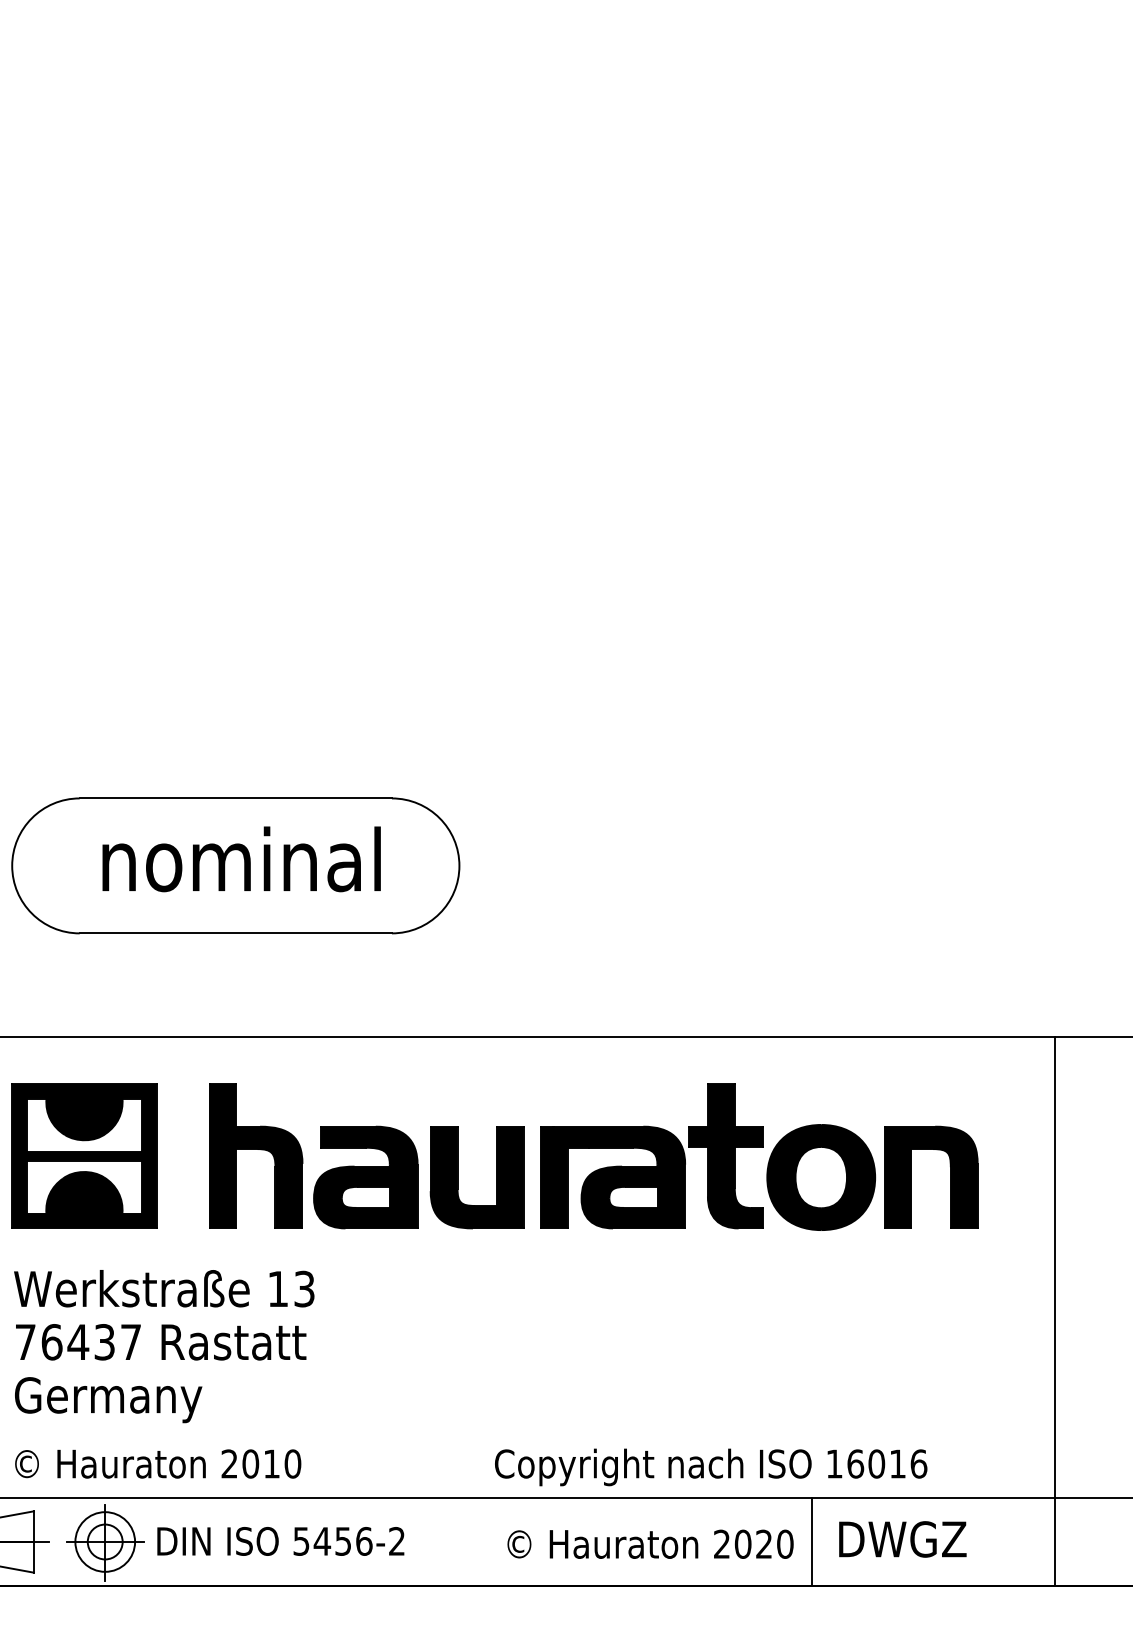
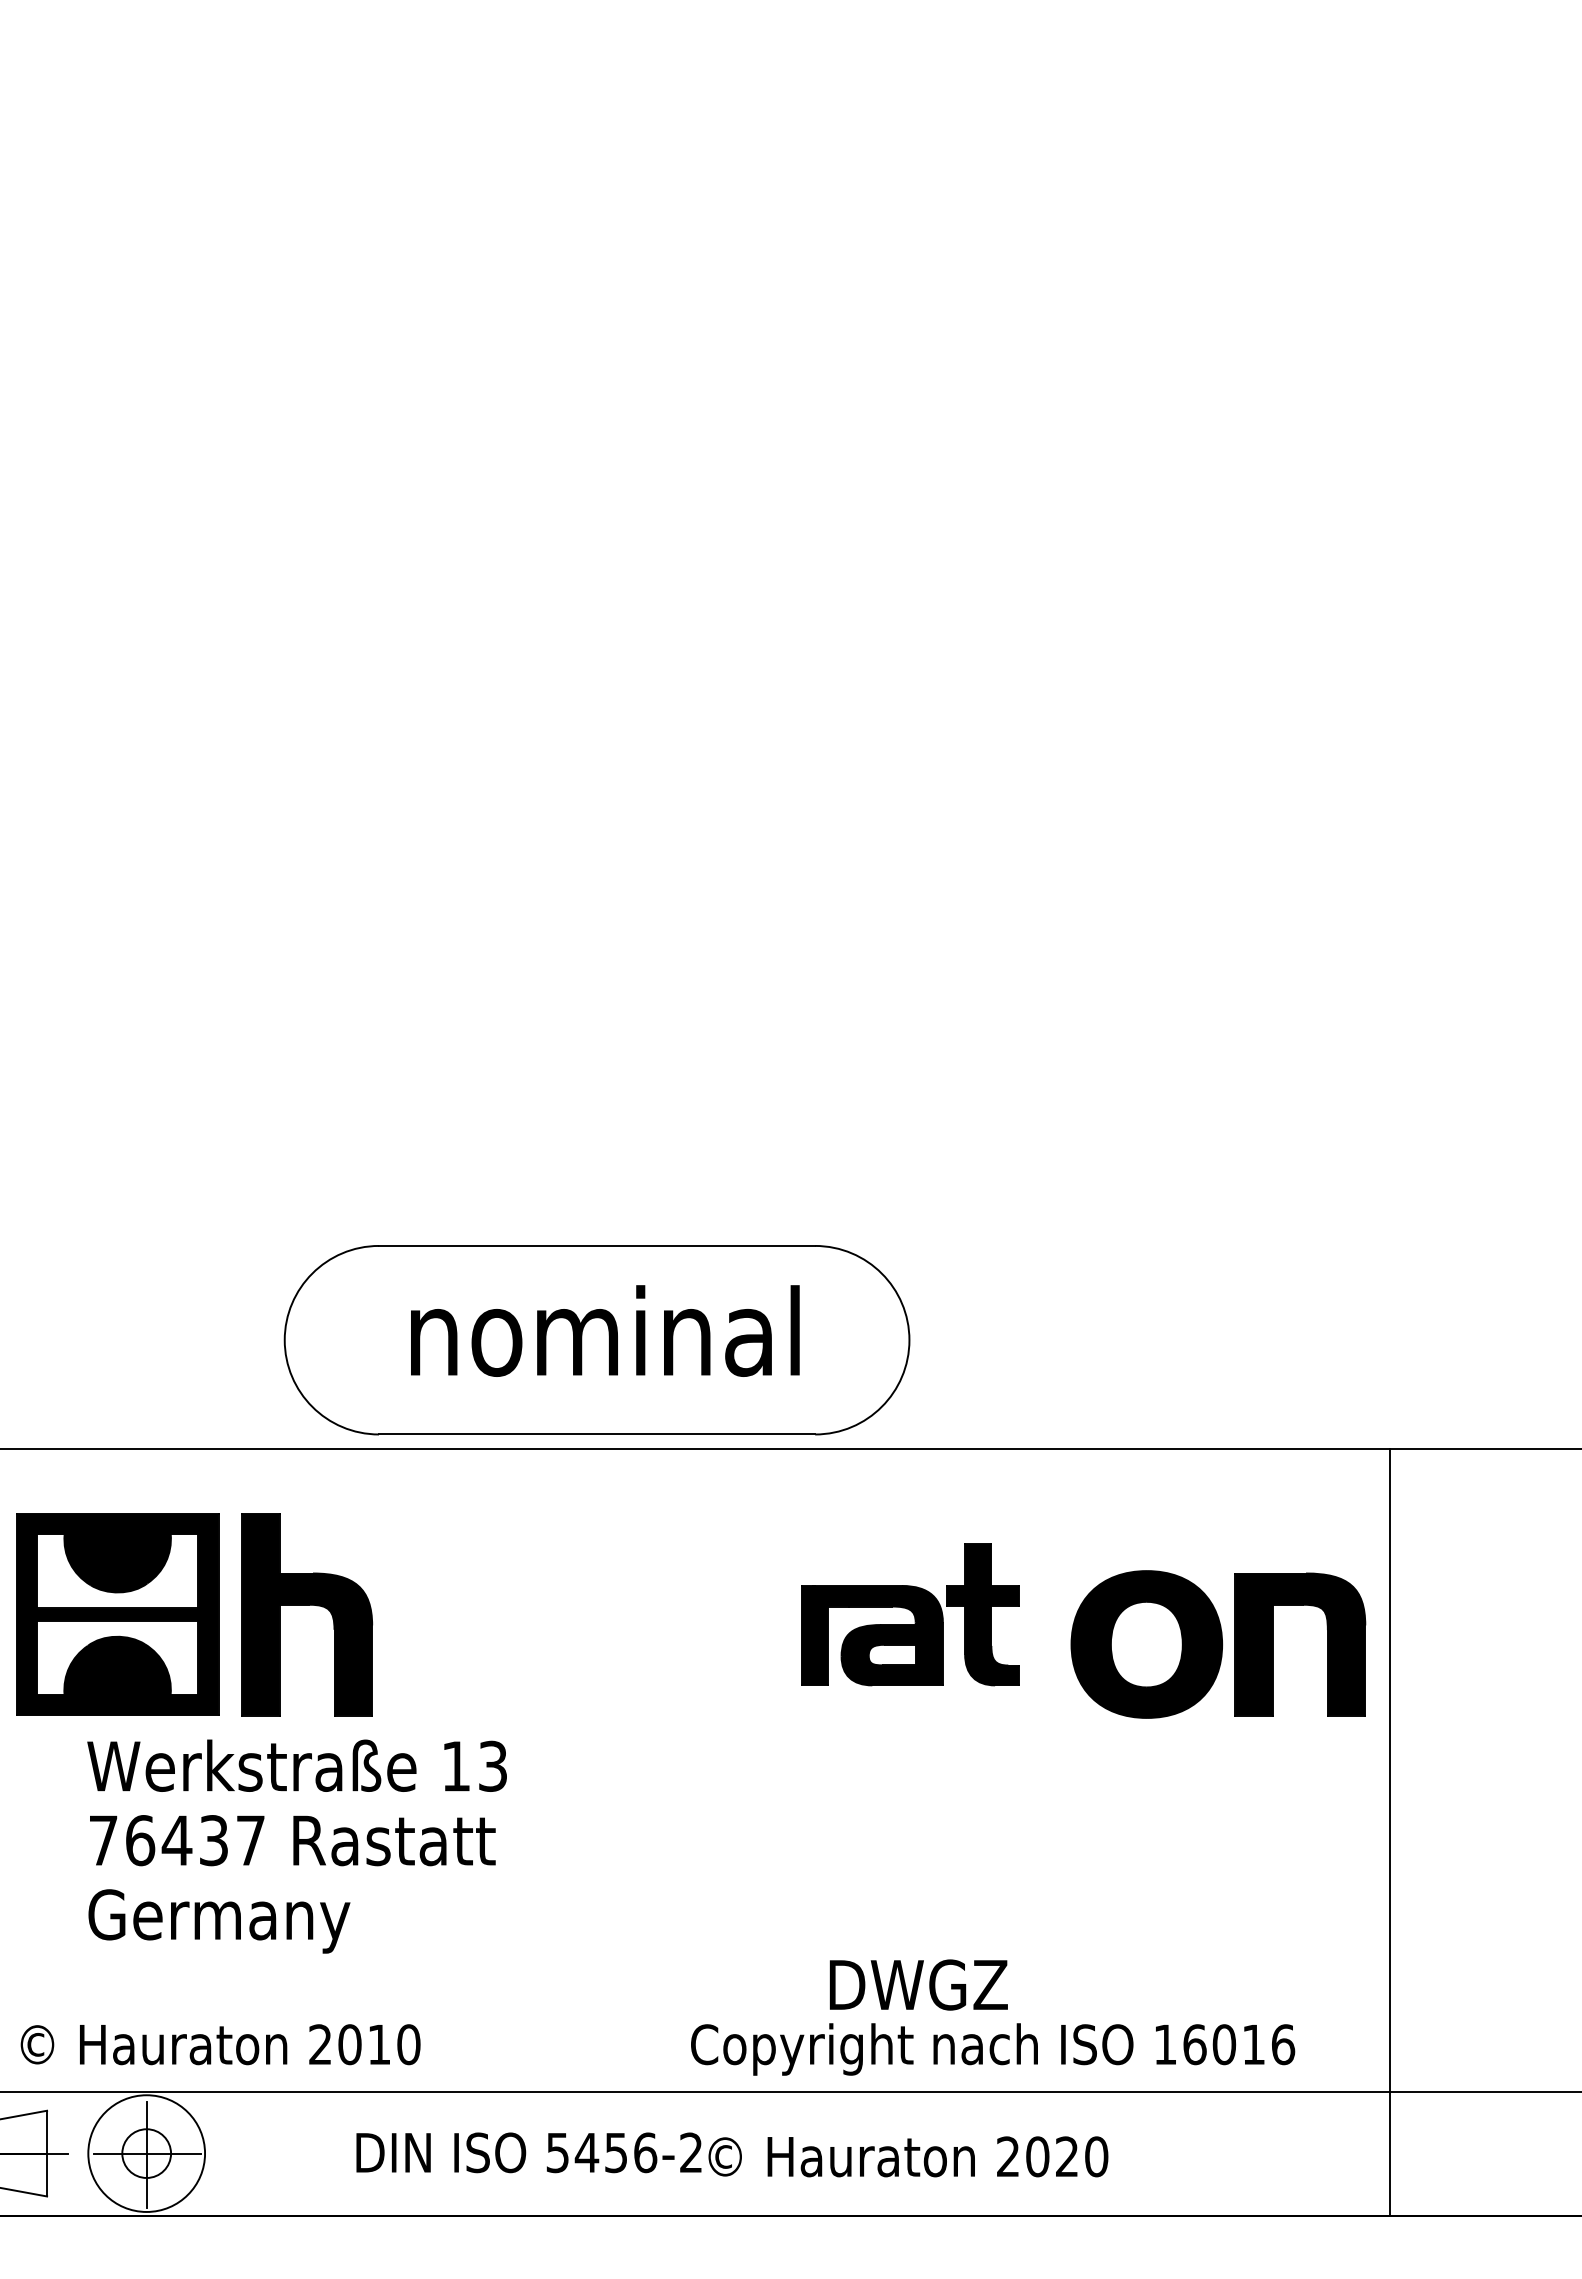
part: (235, 866) -> (596, 1340), moved
part: (256, 1149) -> (307, 1605), moved
part: (652, 1156) -> (910, 1614), size x0.7
part: (365, 1177) -> (510, 1644), removed
part: (458, 1177) -> (639, 1644), removed
line: (1055, 1311) -> (1390, 1831), moved
text: (163, 1346) -> (296, 1846), moved
text: (902, 1539) -> (918, 1984), moved
circle: (105, 1541) -> (146, 2153), size x1.4
text: (280, 1541) -> (528, 2152), moved
line: (811, 1541) -> (1133, 2153), removed

